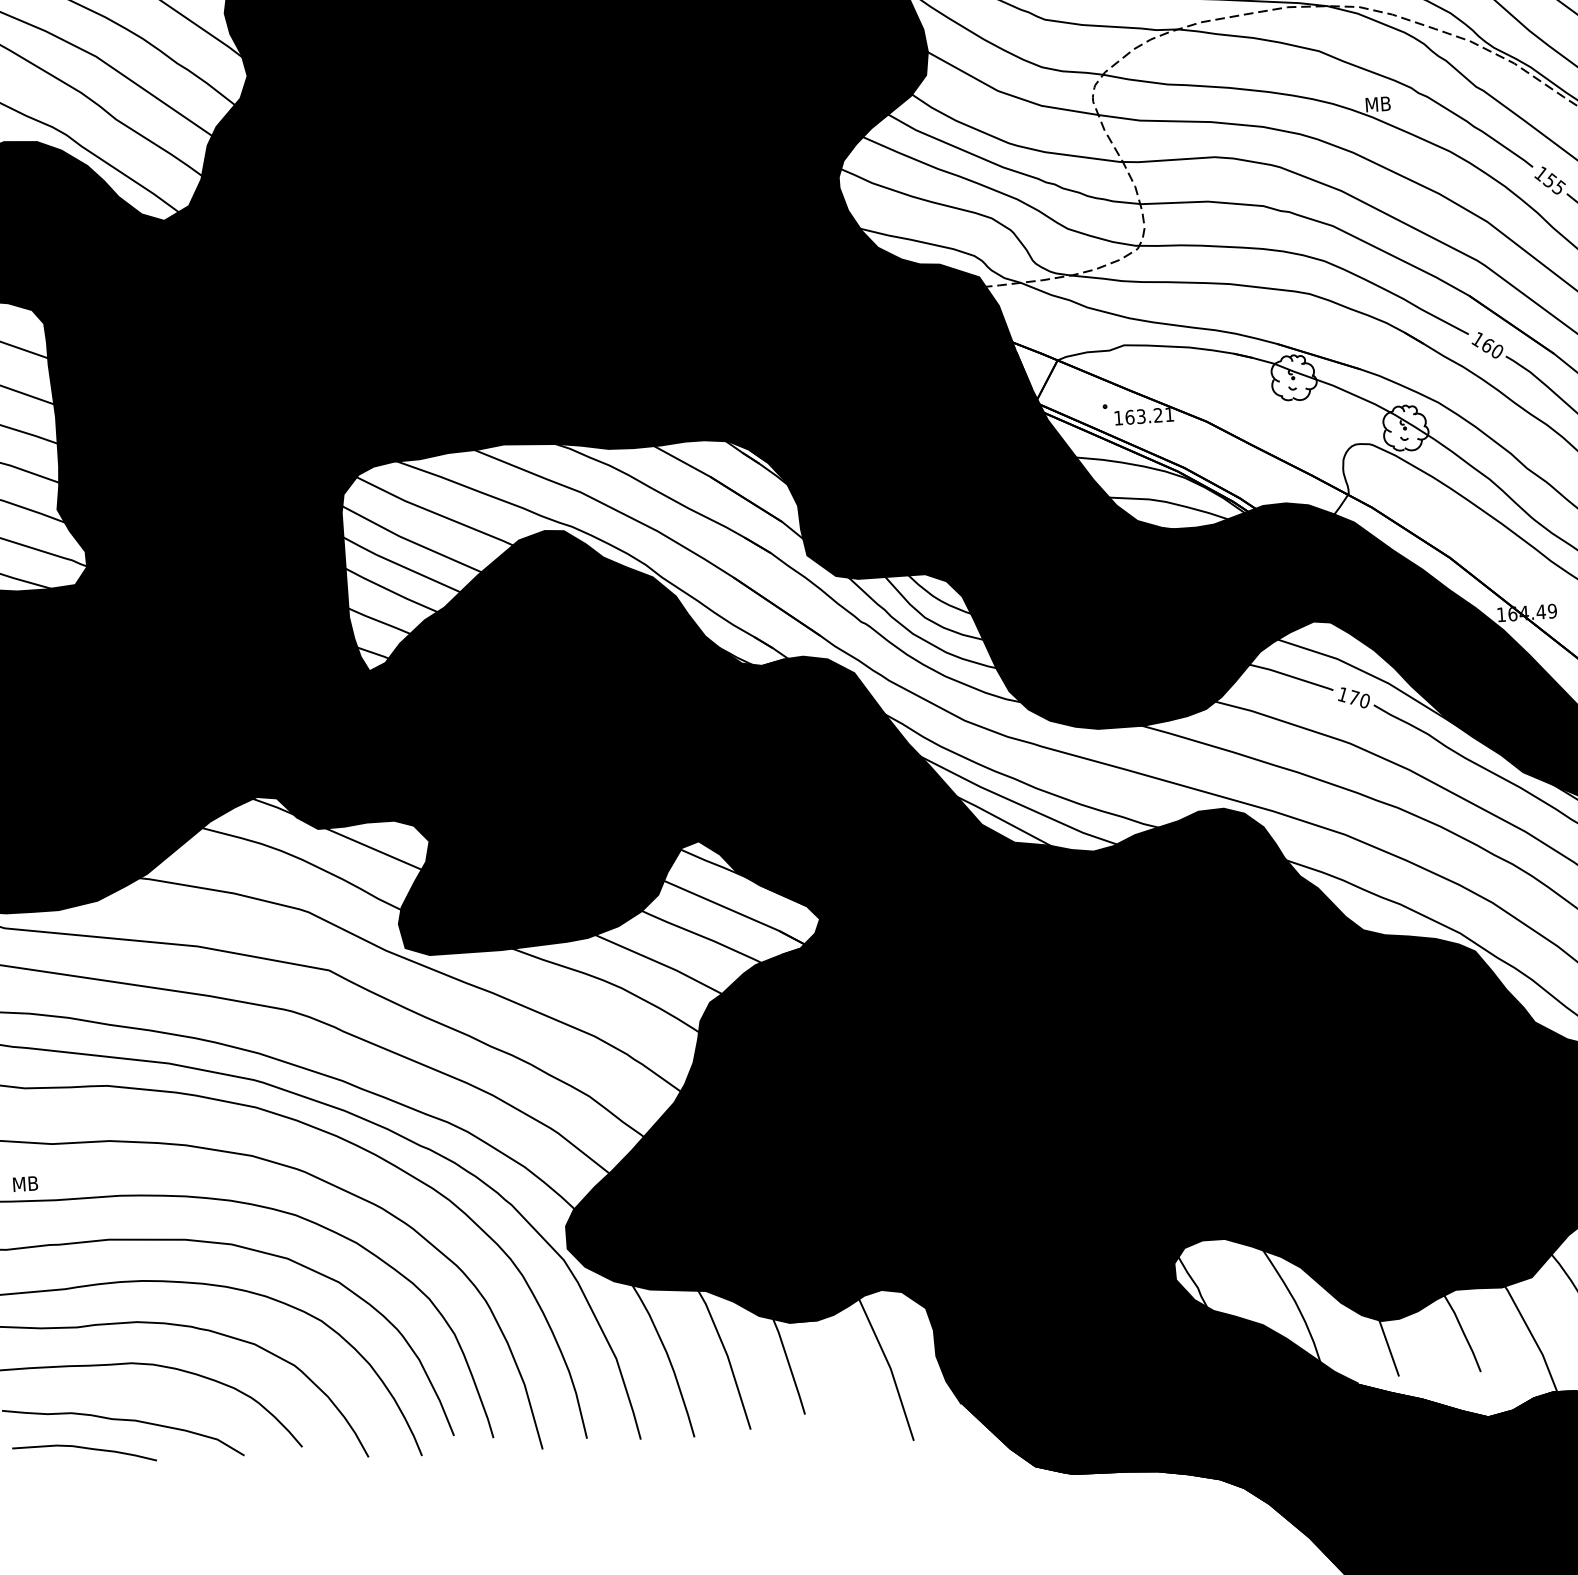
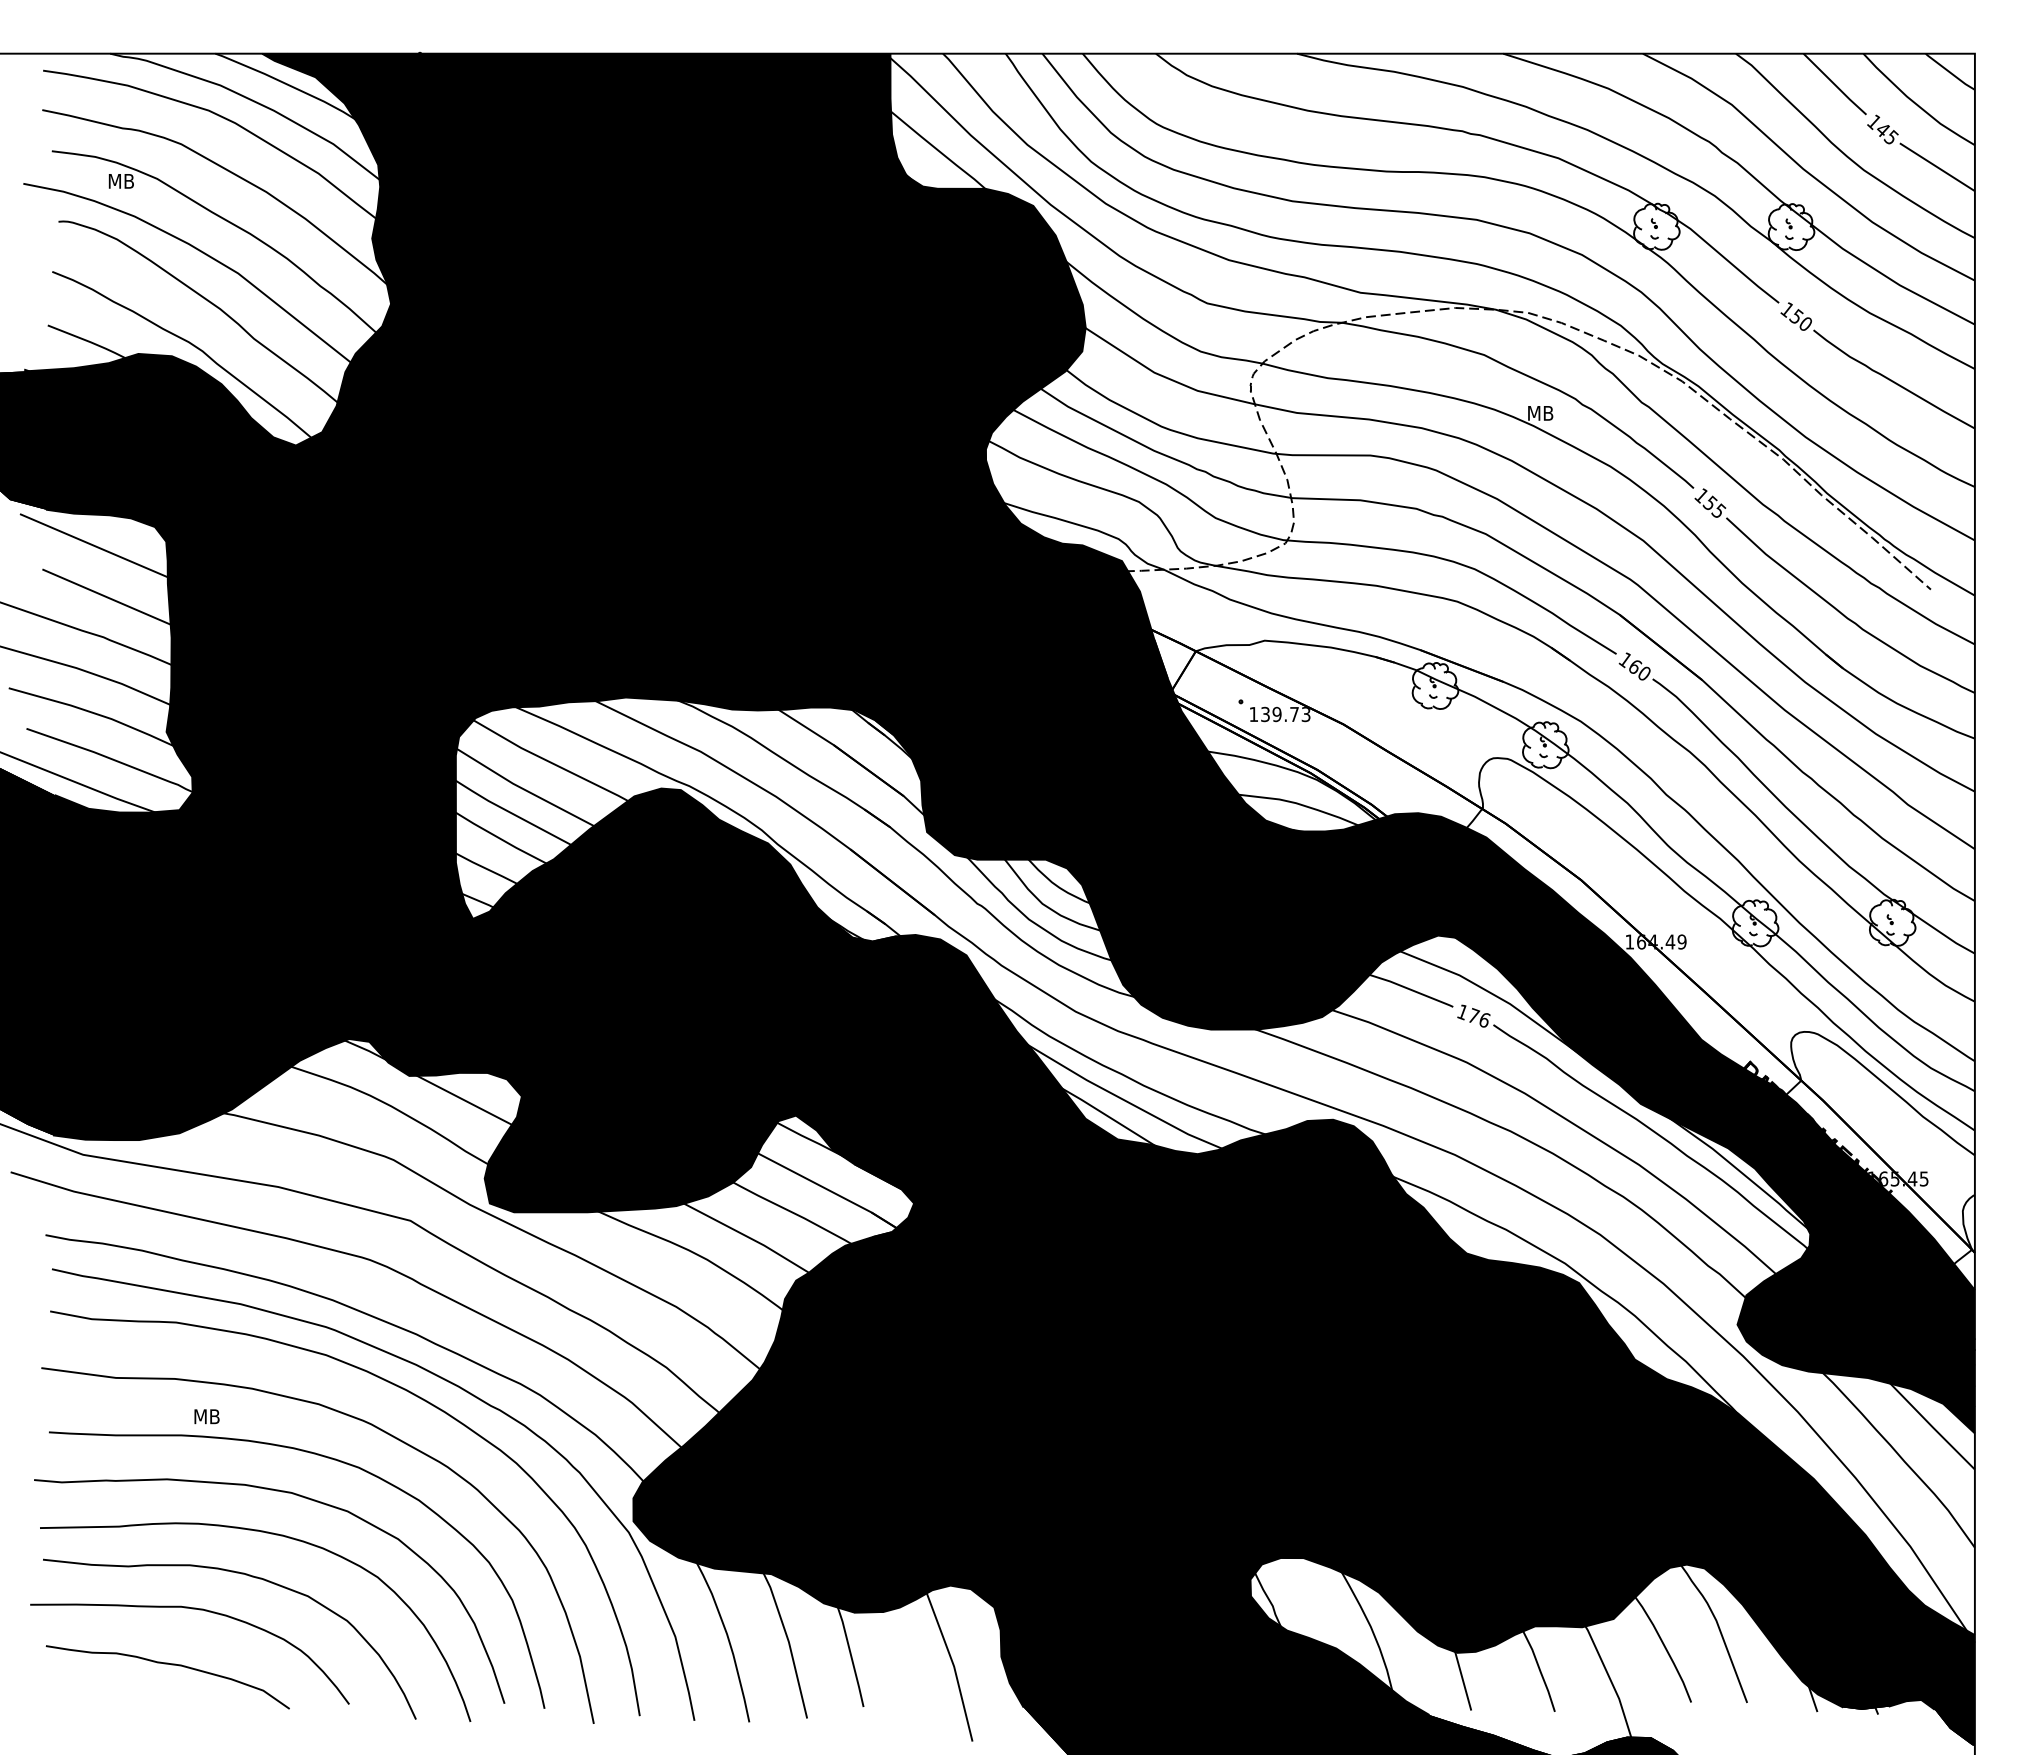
text: (1149, 416) -> (1285, 714), 163.21 -> 139.73
text: (1364, 700) -> (1484, 1019), 170 -> 176
text: (25, 1183) -> (206, 1416), moved
curve: (83, 1448) -> (126, 1690), removed

